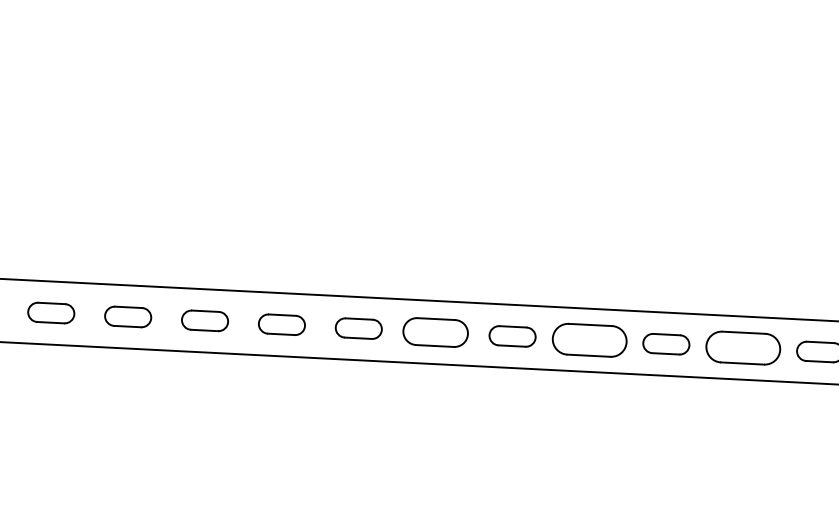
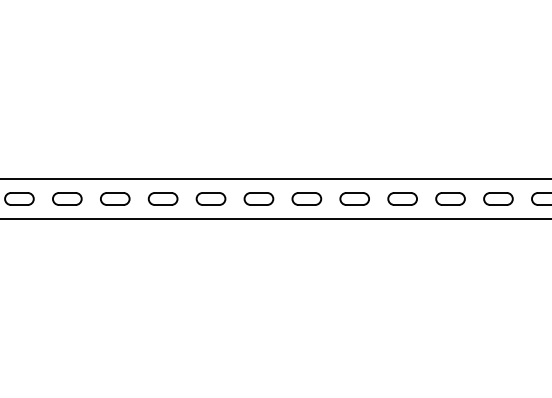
part: (435, 331) -> (258, 198), size x0.71
part: (589, 339) -> (354, 198), size x0.62
part: (743, 347) -> (450, 198), size x0.62

